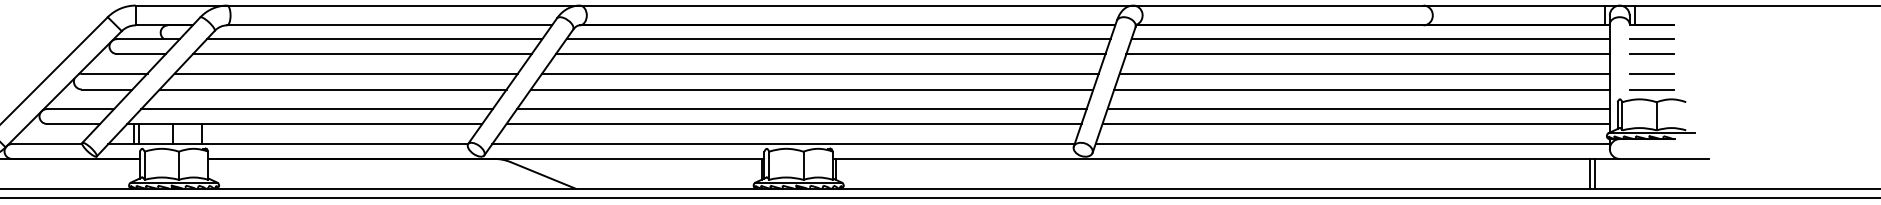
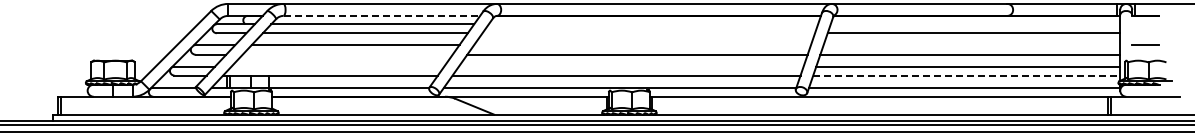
line: (390, 24) -> (382, 15), solid -> dashed
line: (838, 39) -> (653, 24), removed
line: (1370, 39) -> (975, 24), removed
line: (1651, 39) -> (1145, 24), removed
line: (830, 54) -> (648, 33), removed
line: (1651, 54) -> (1145, 33), removed
line: (820, 74) -> (642, 45), removed
line: (1364, 74) -> (971, 45), removed
line: (332, 89) -> (347, 54), removed
line: (1651, 89) -> (1145, 54), removed
line: (316, 108) -> (337, 66), removed
line: (800, 108) -> (630, 66), removed
line: (1355, 123) -> (966, 75), solid -> dashed

